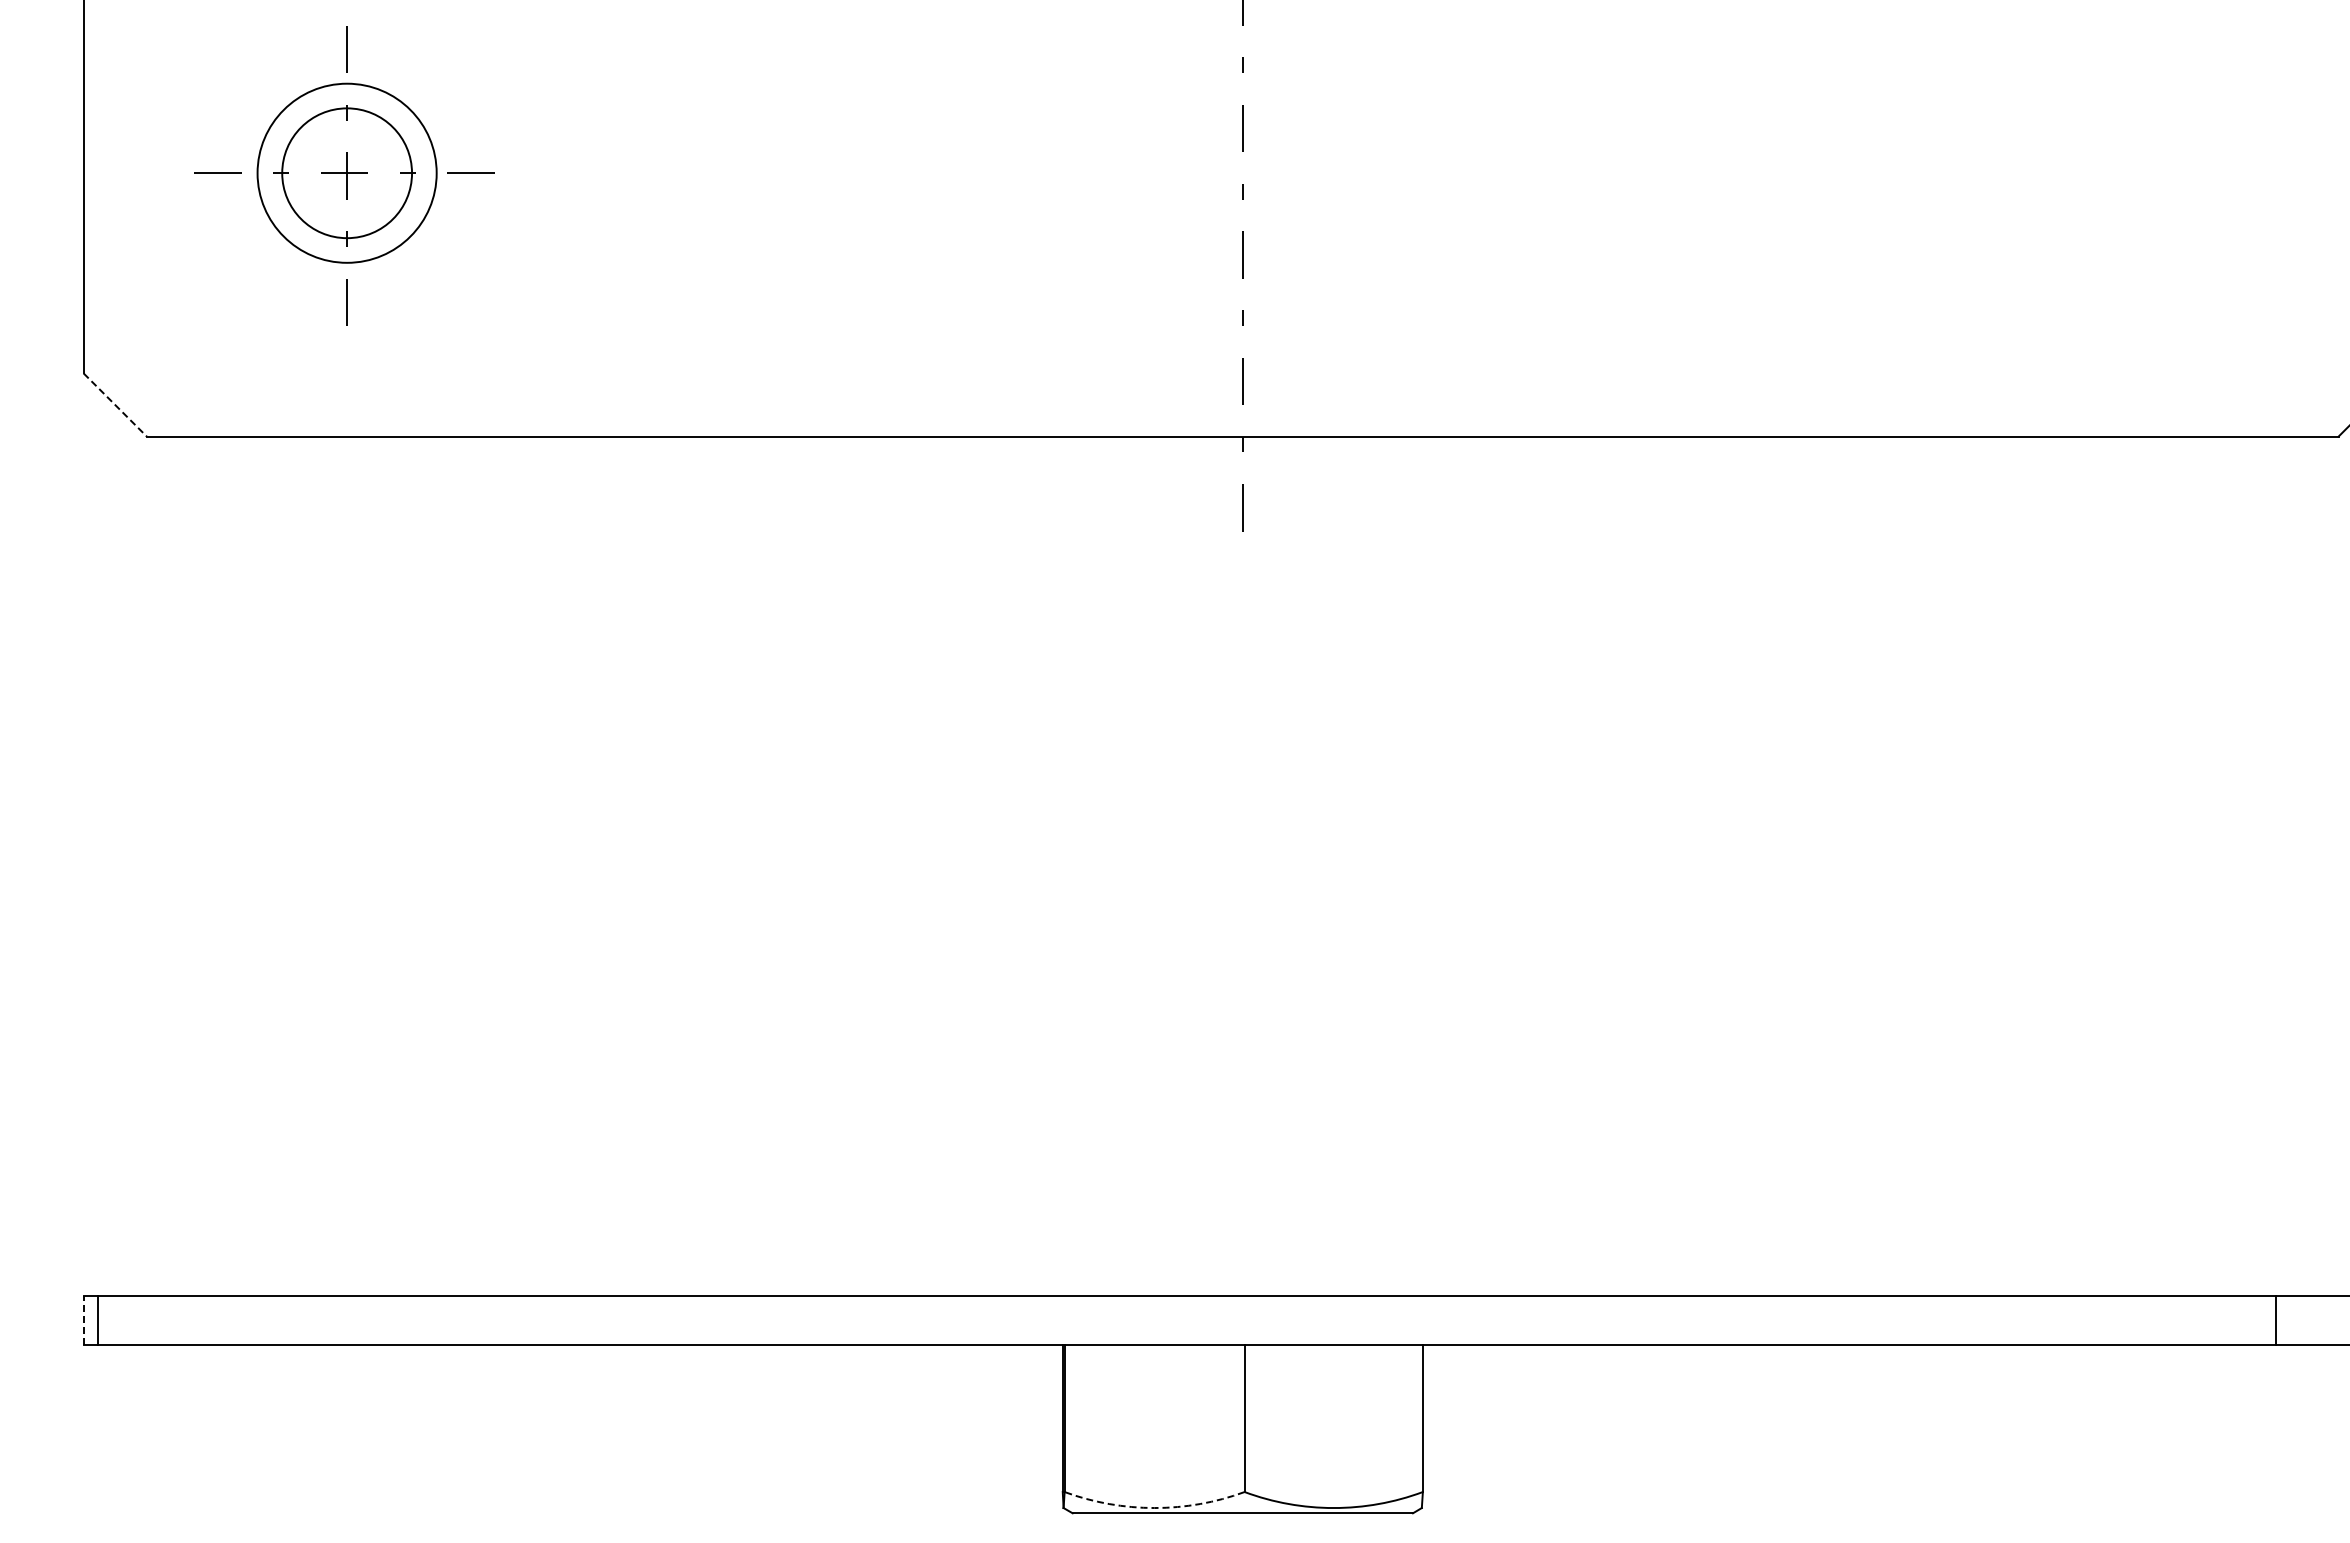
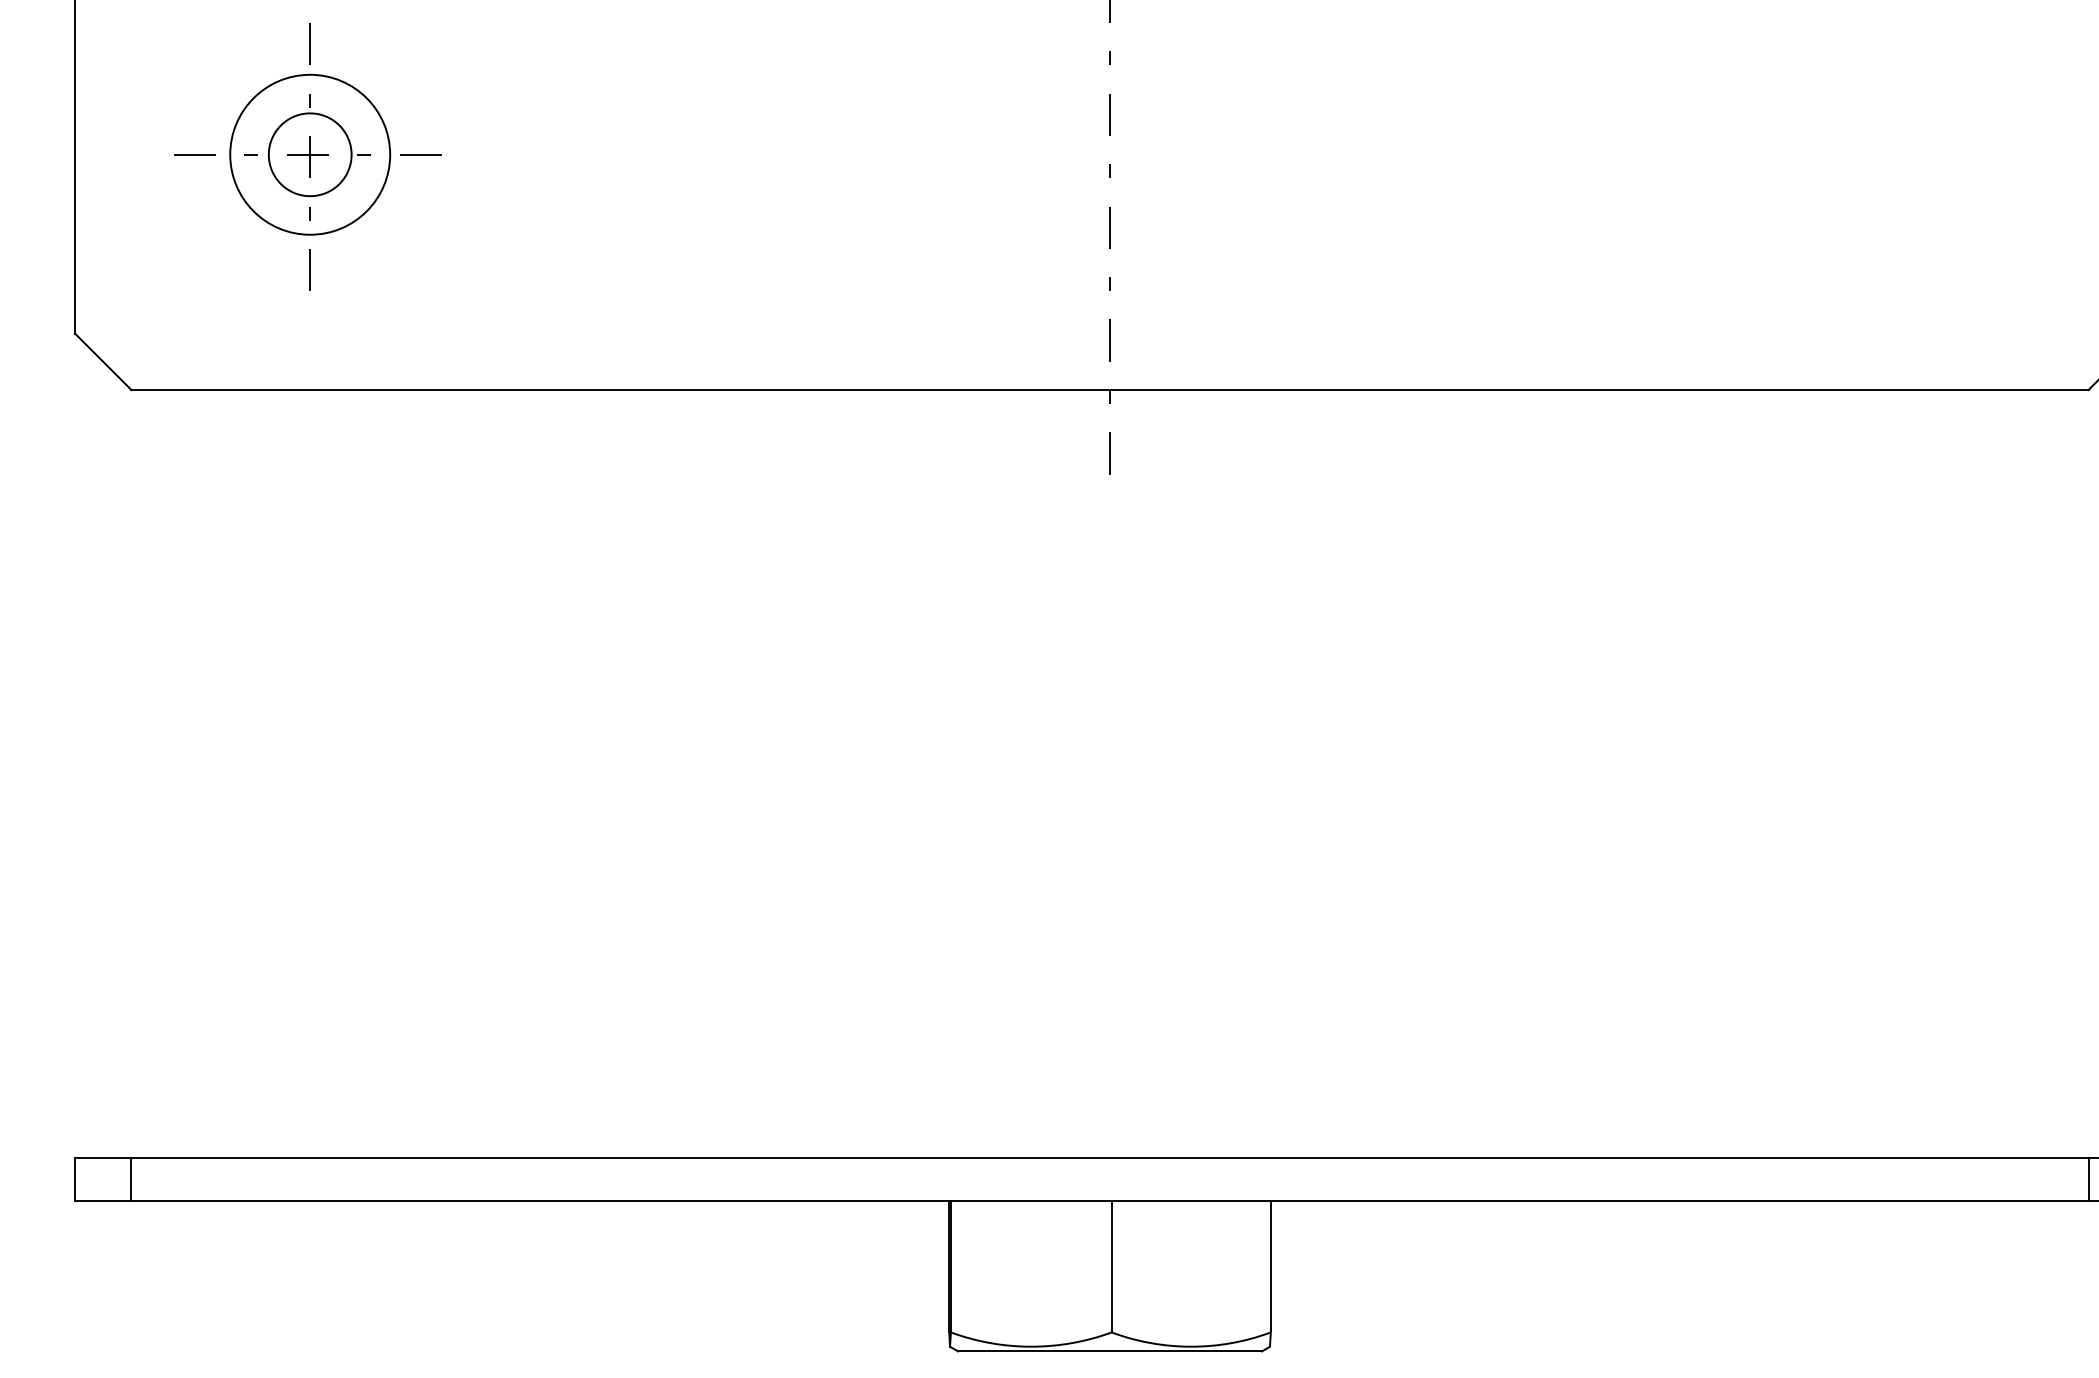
circle: (346, 172) -> (309, 154), size x0.71
line: (115, 405) -> (103, 362), dashed -> solid
line: (83, 1319) -> (74, 1178), dashed -> solid
line: (97, 1320) -> (131, 1179), moved
line: (2275, 1320) -> (2088, 1179), moved
arc: (1154, 1508) -> (1031, 1347), dashed -> solid

